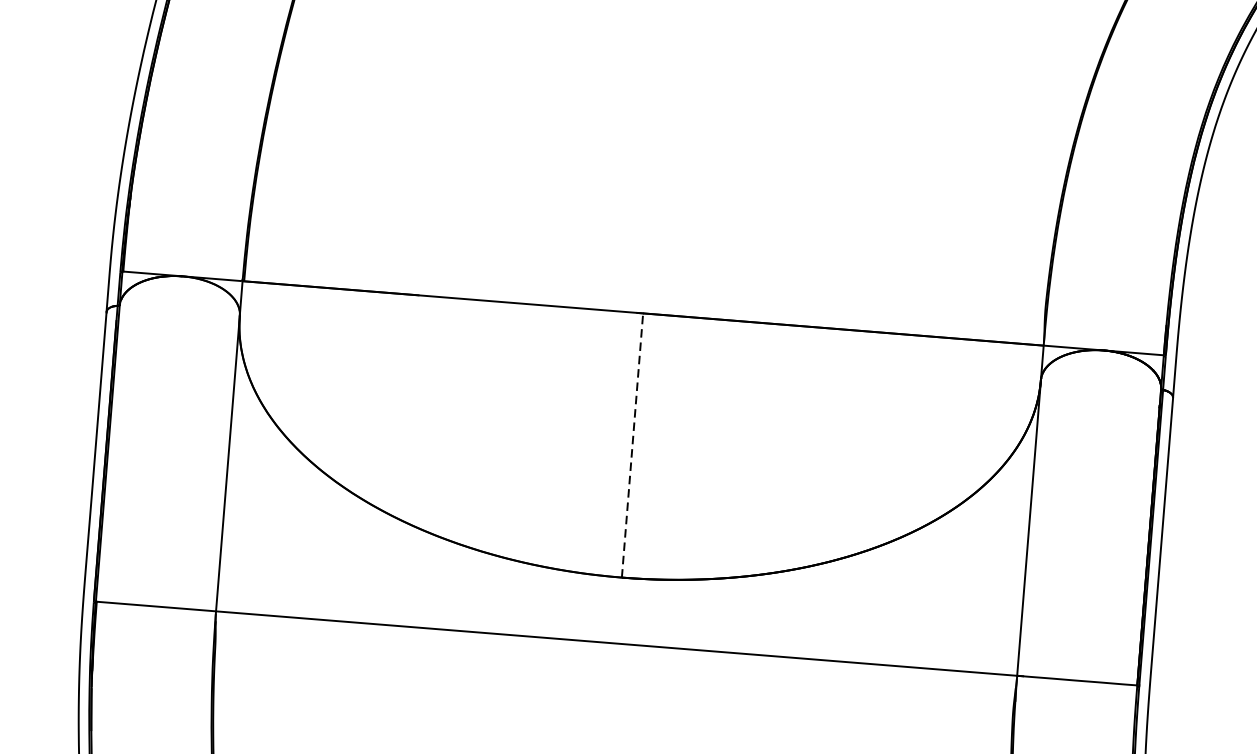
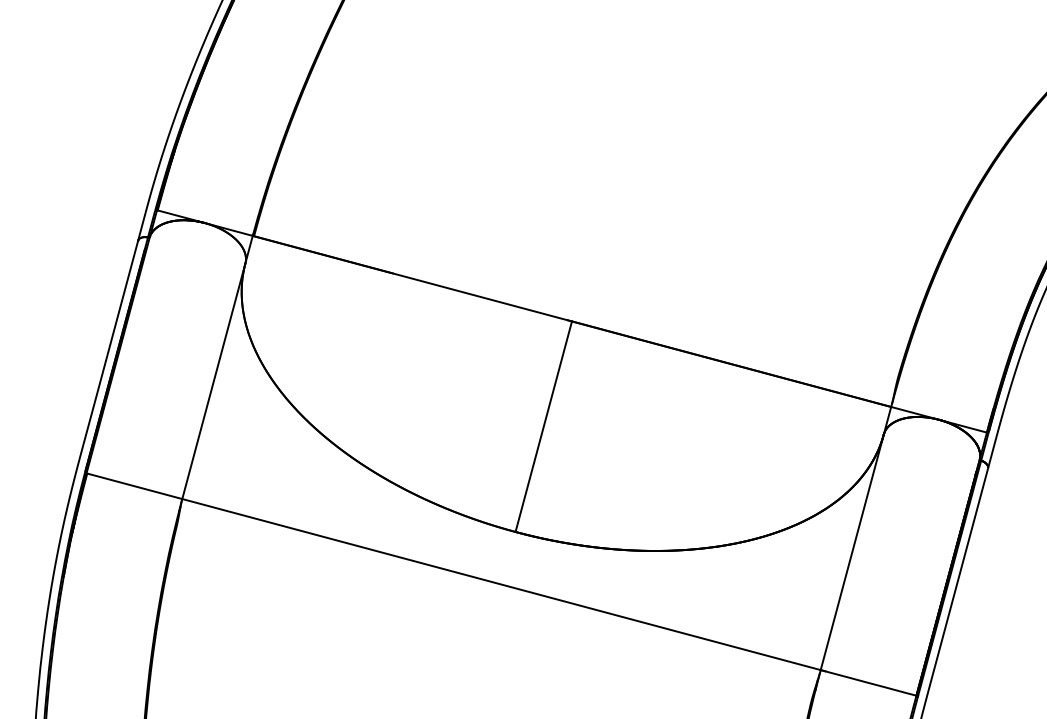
line: (632, 445) -> (543, 426), dashed -> solid

